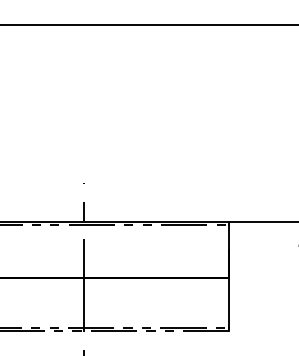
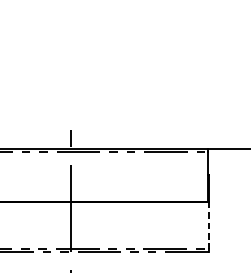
line: (229, 303) -> (208, 225), solid -> dashed

